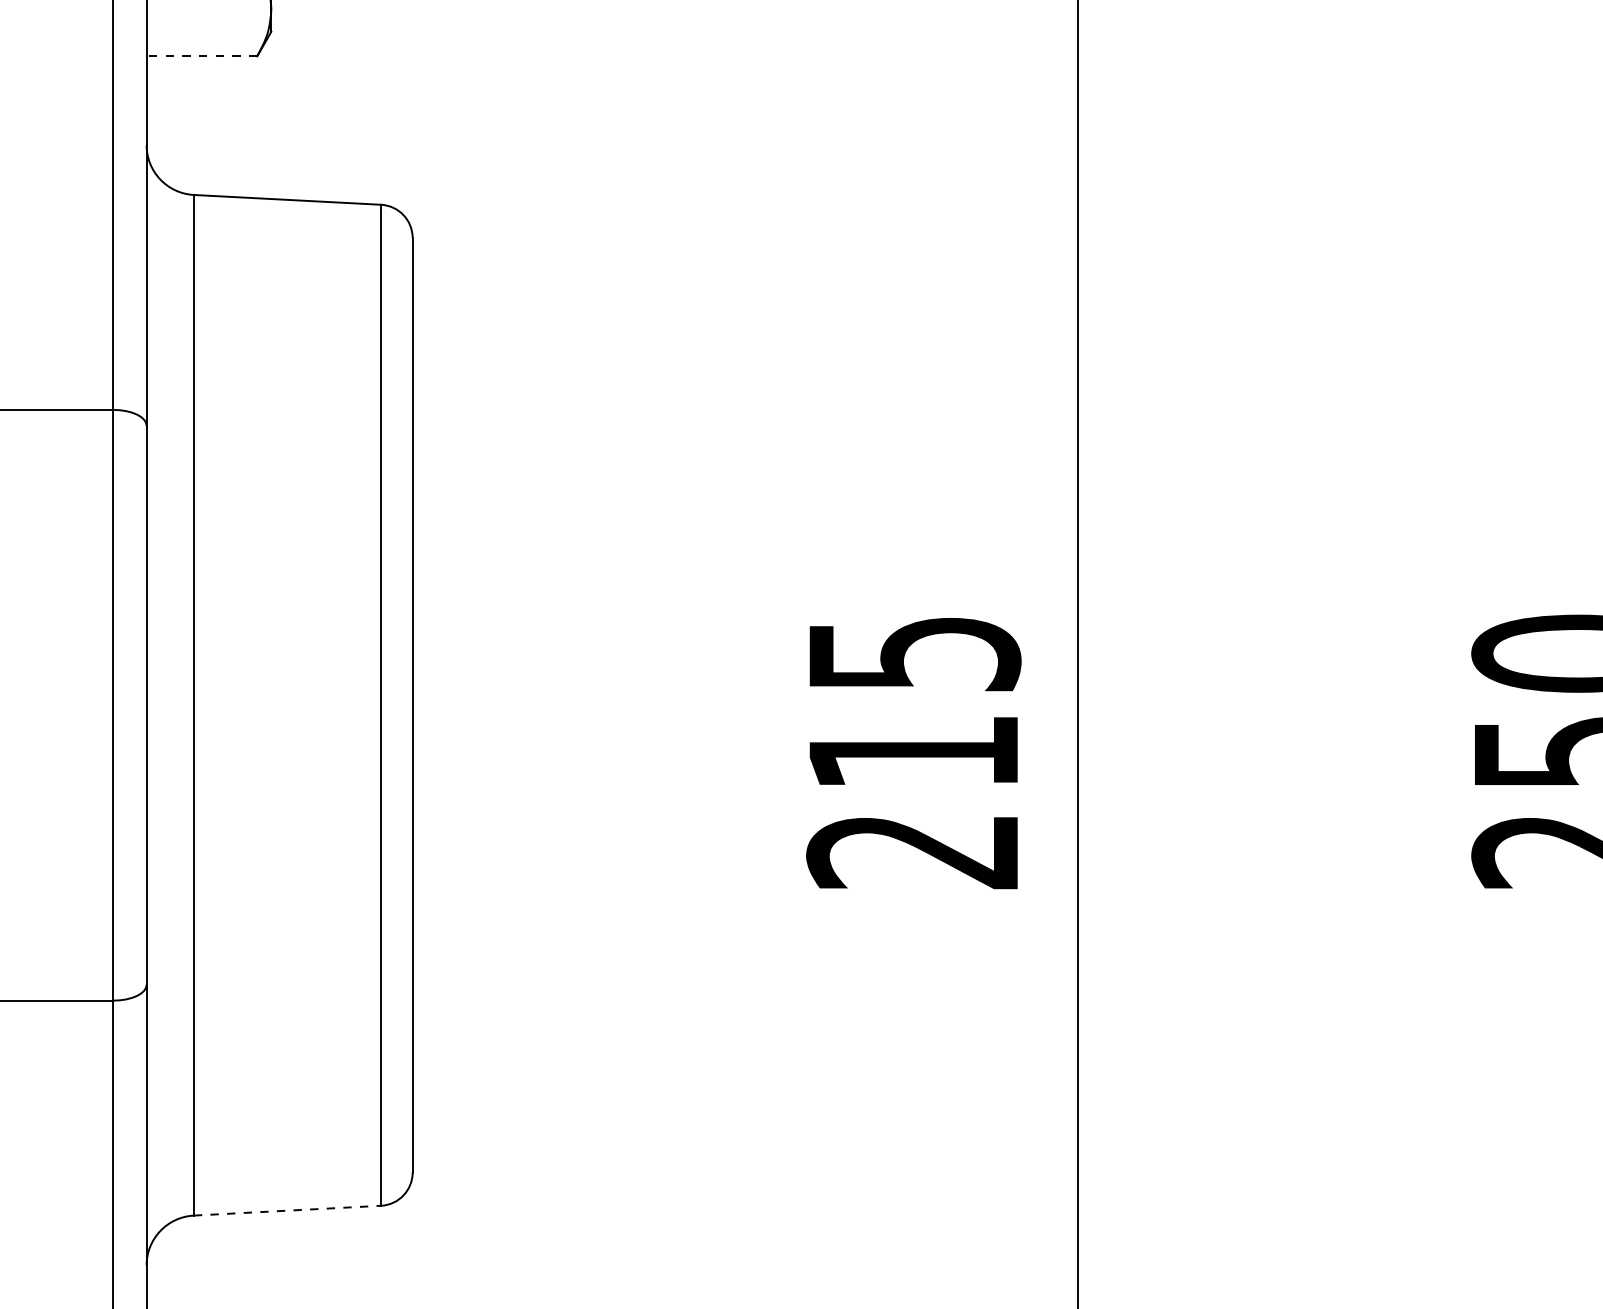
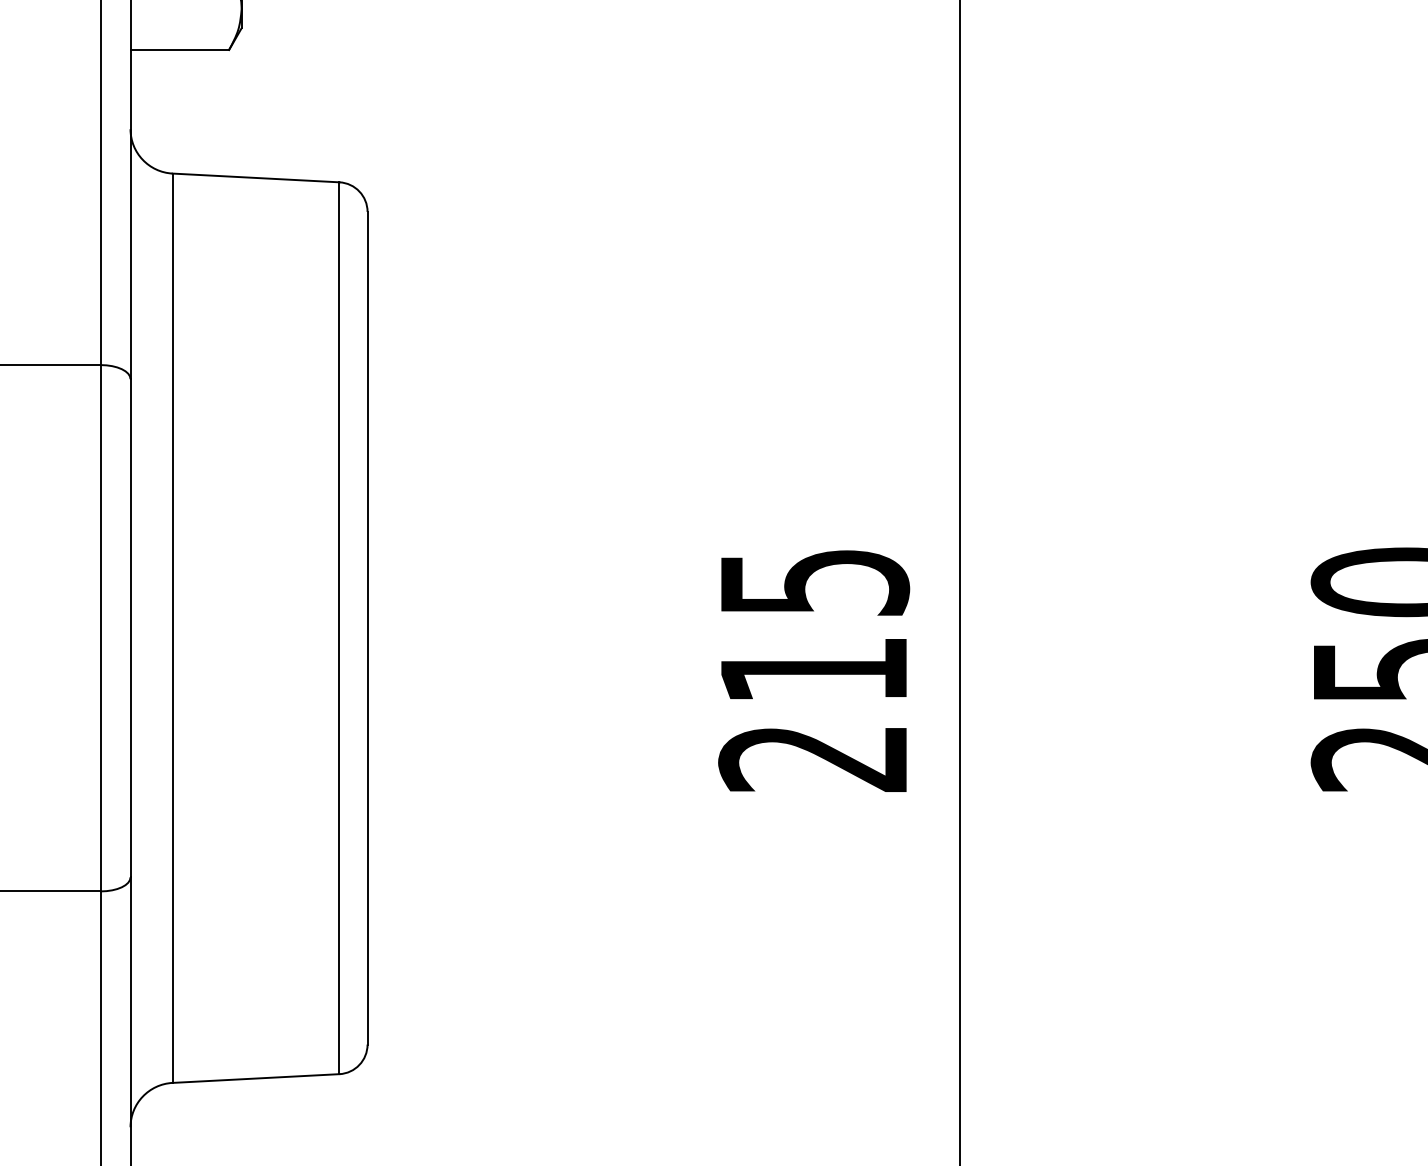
line: (201, 56) -> (179, 50), dashed -> solid
line: (288, 1210) -> (256, 1078), dashed -> solid

